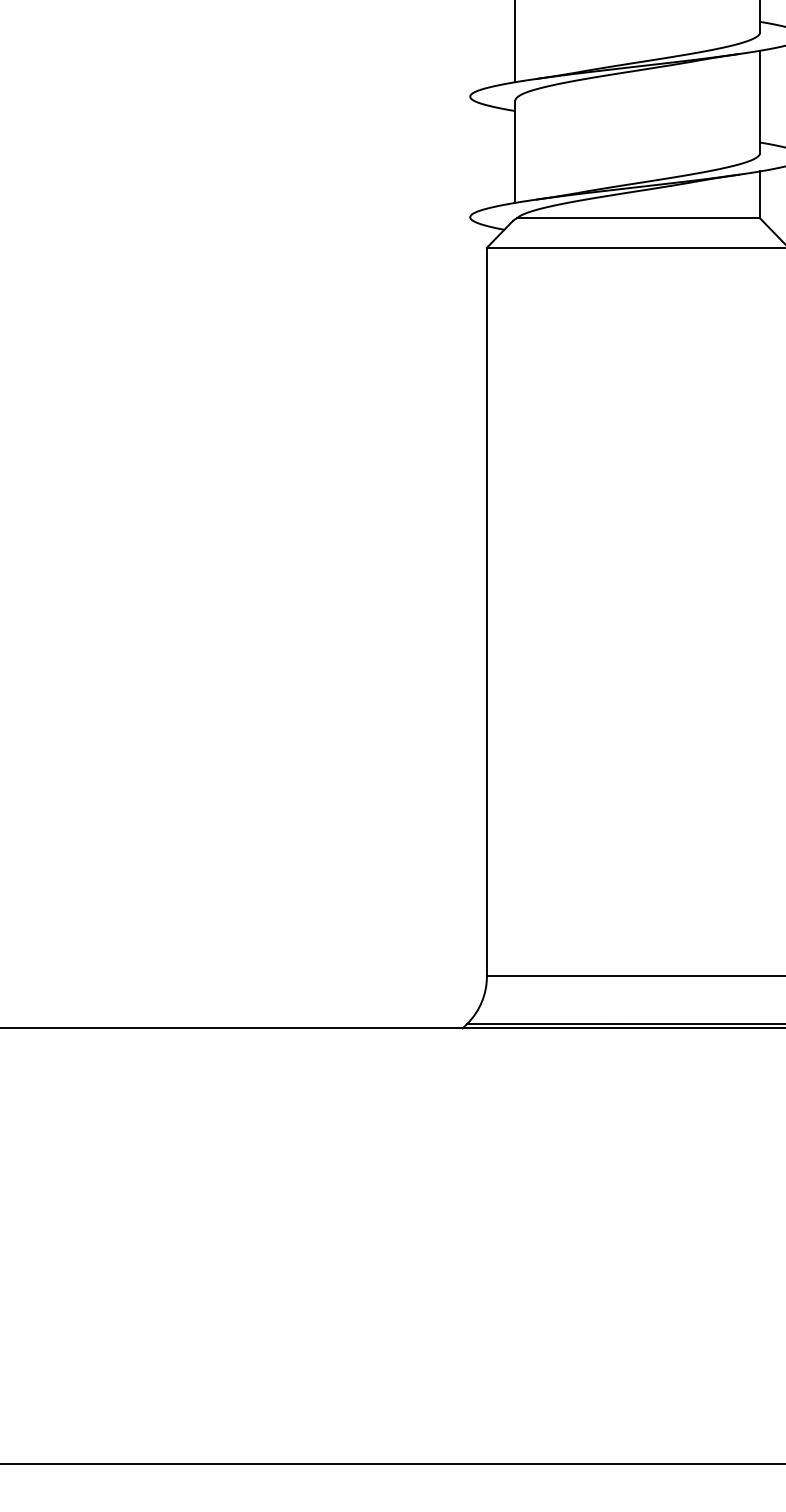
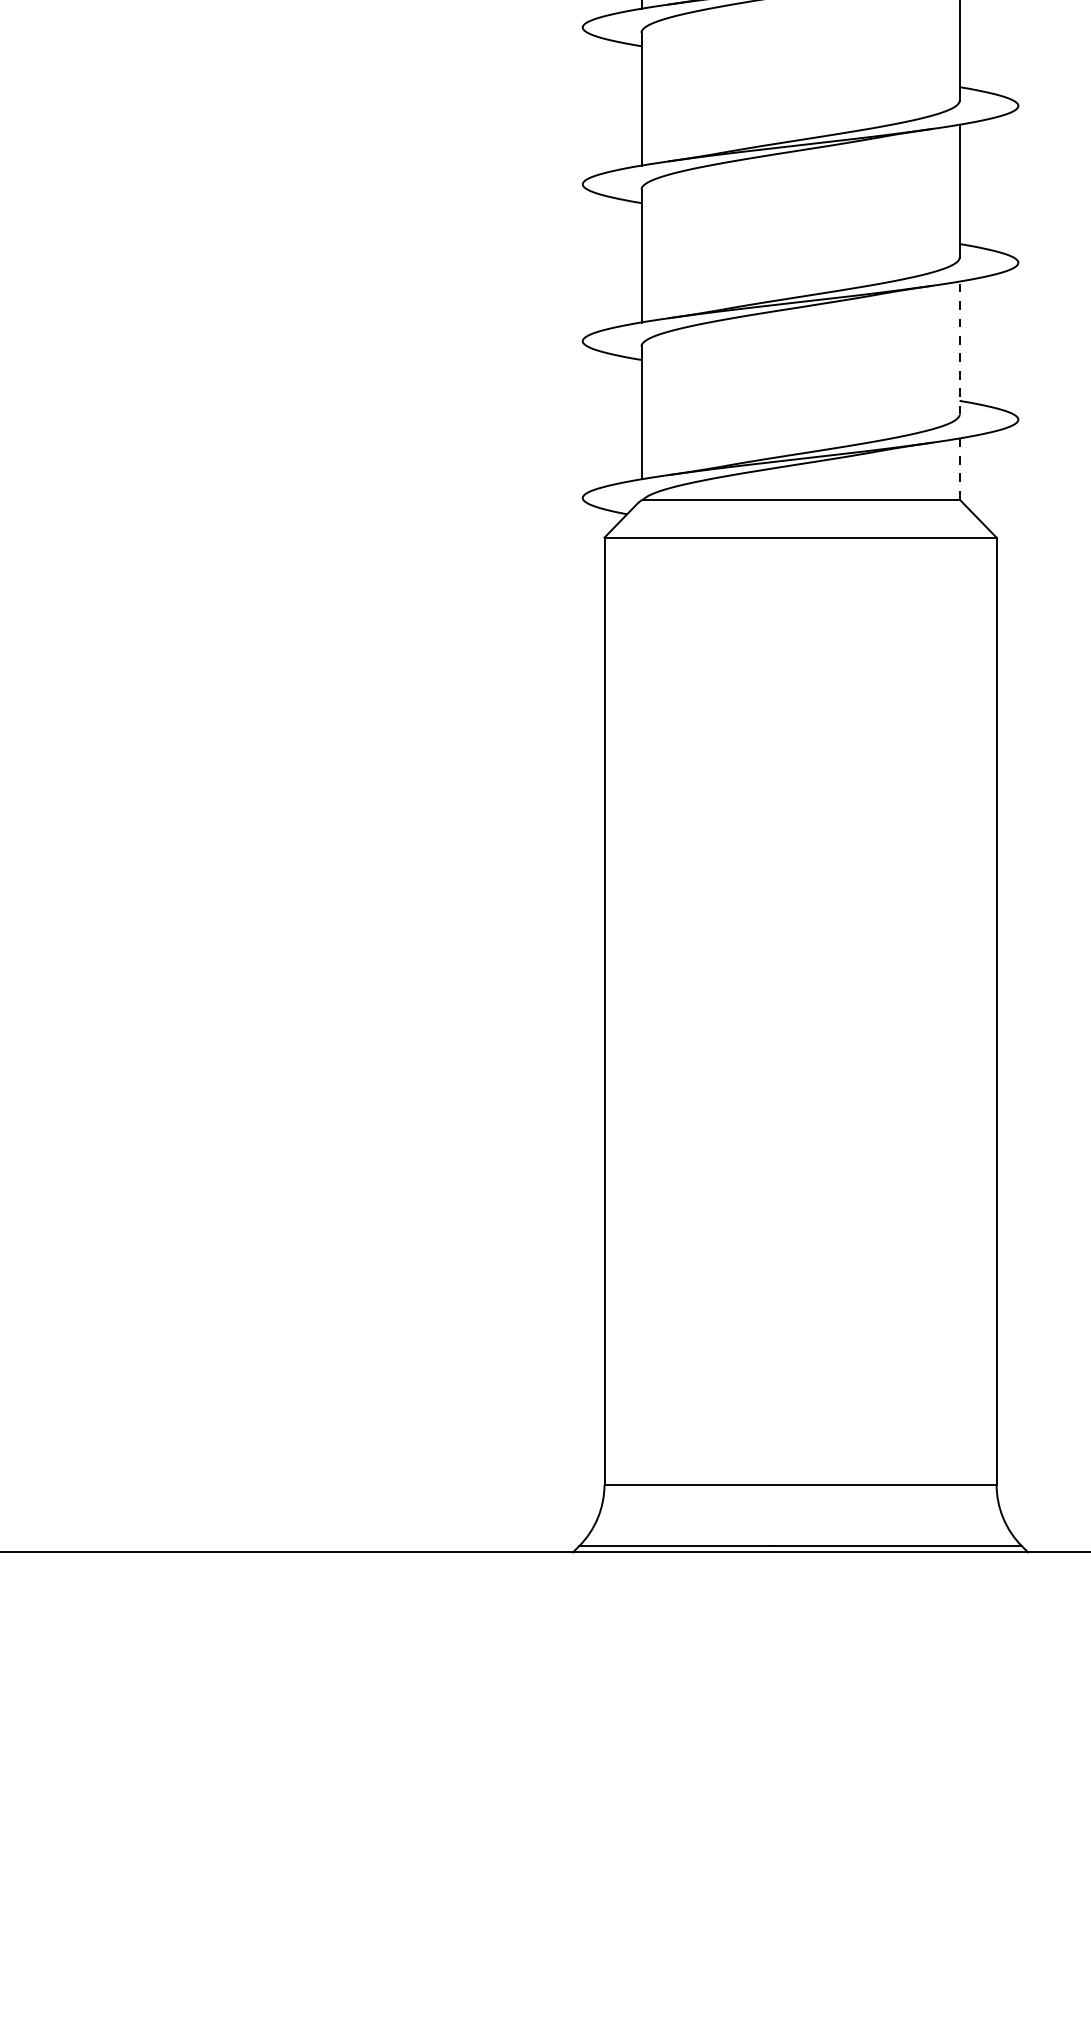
line: (760, 101) -> (959, 347), solid -> dashed
line: (760, 194) -> (959, 468), solid -> dashed

